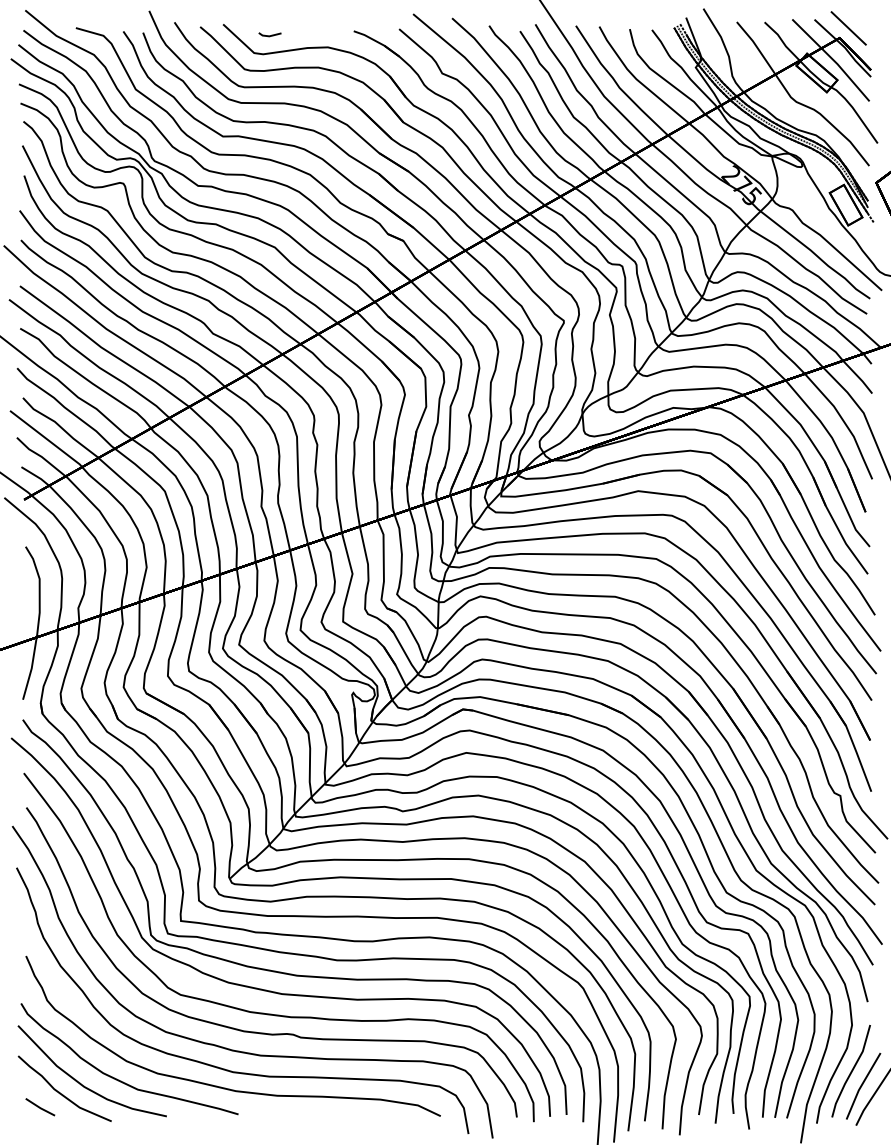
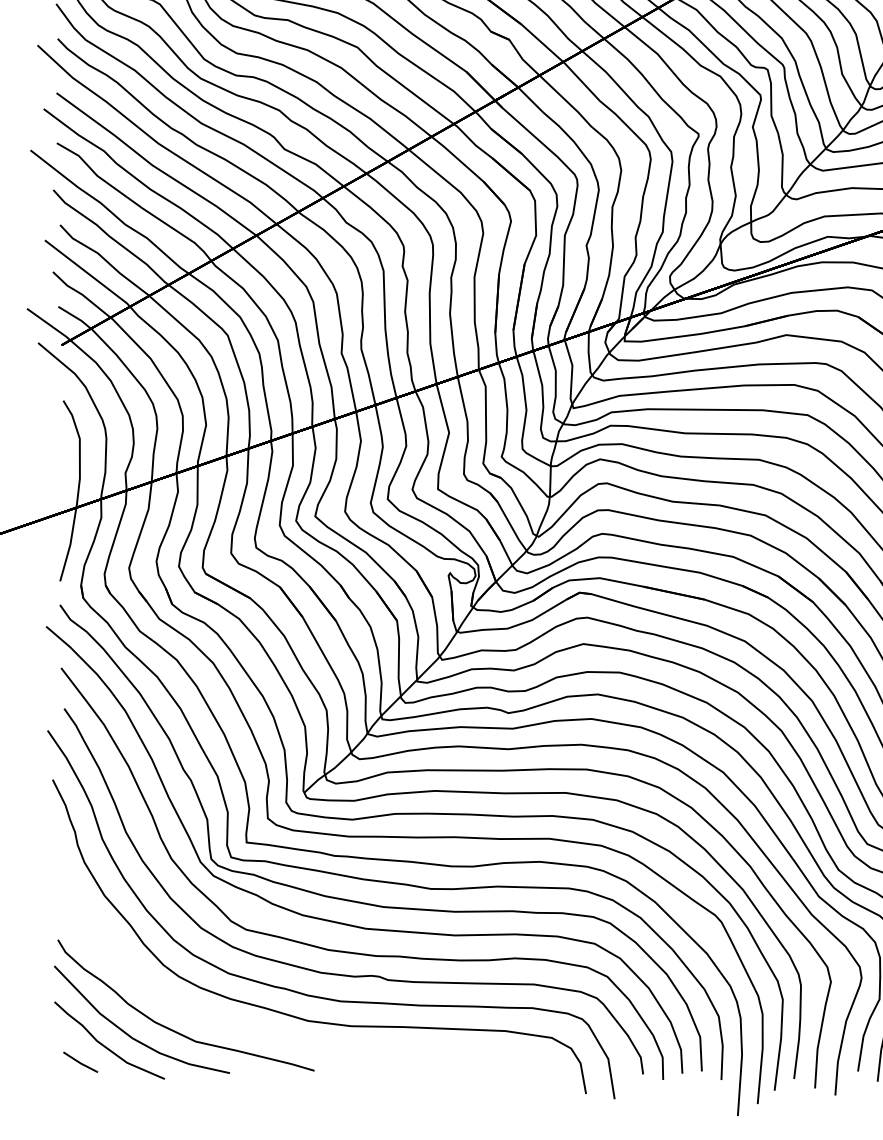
part: (221, 1086) -> (294, 1037), removed

